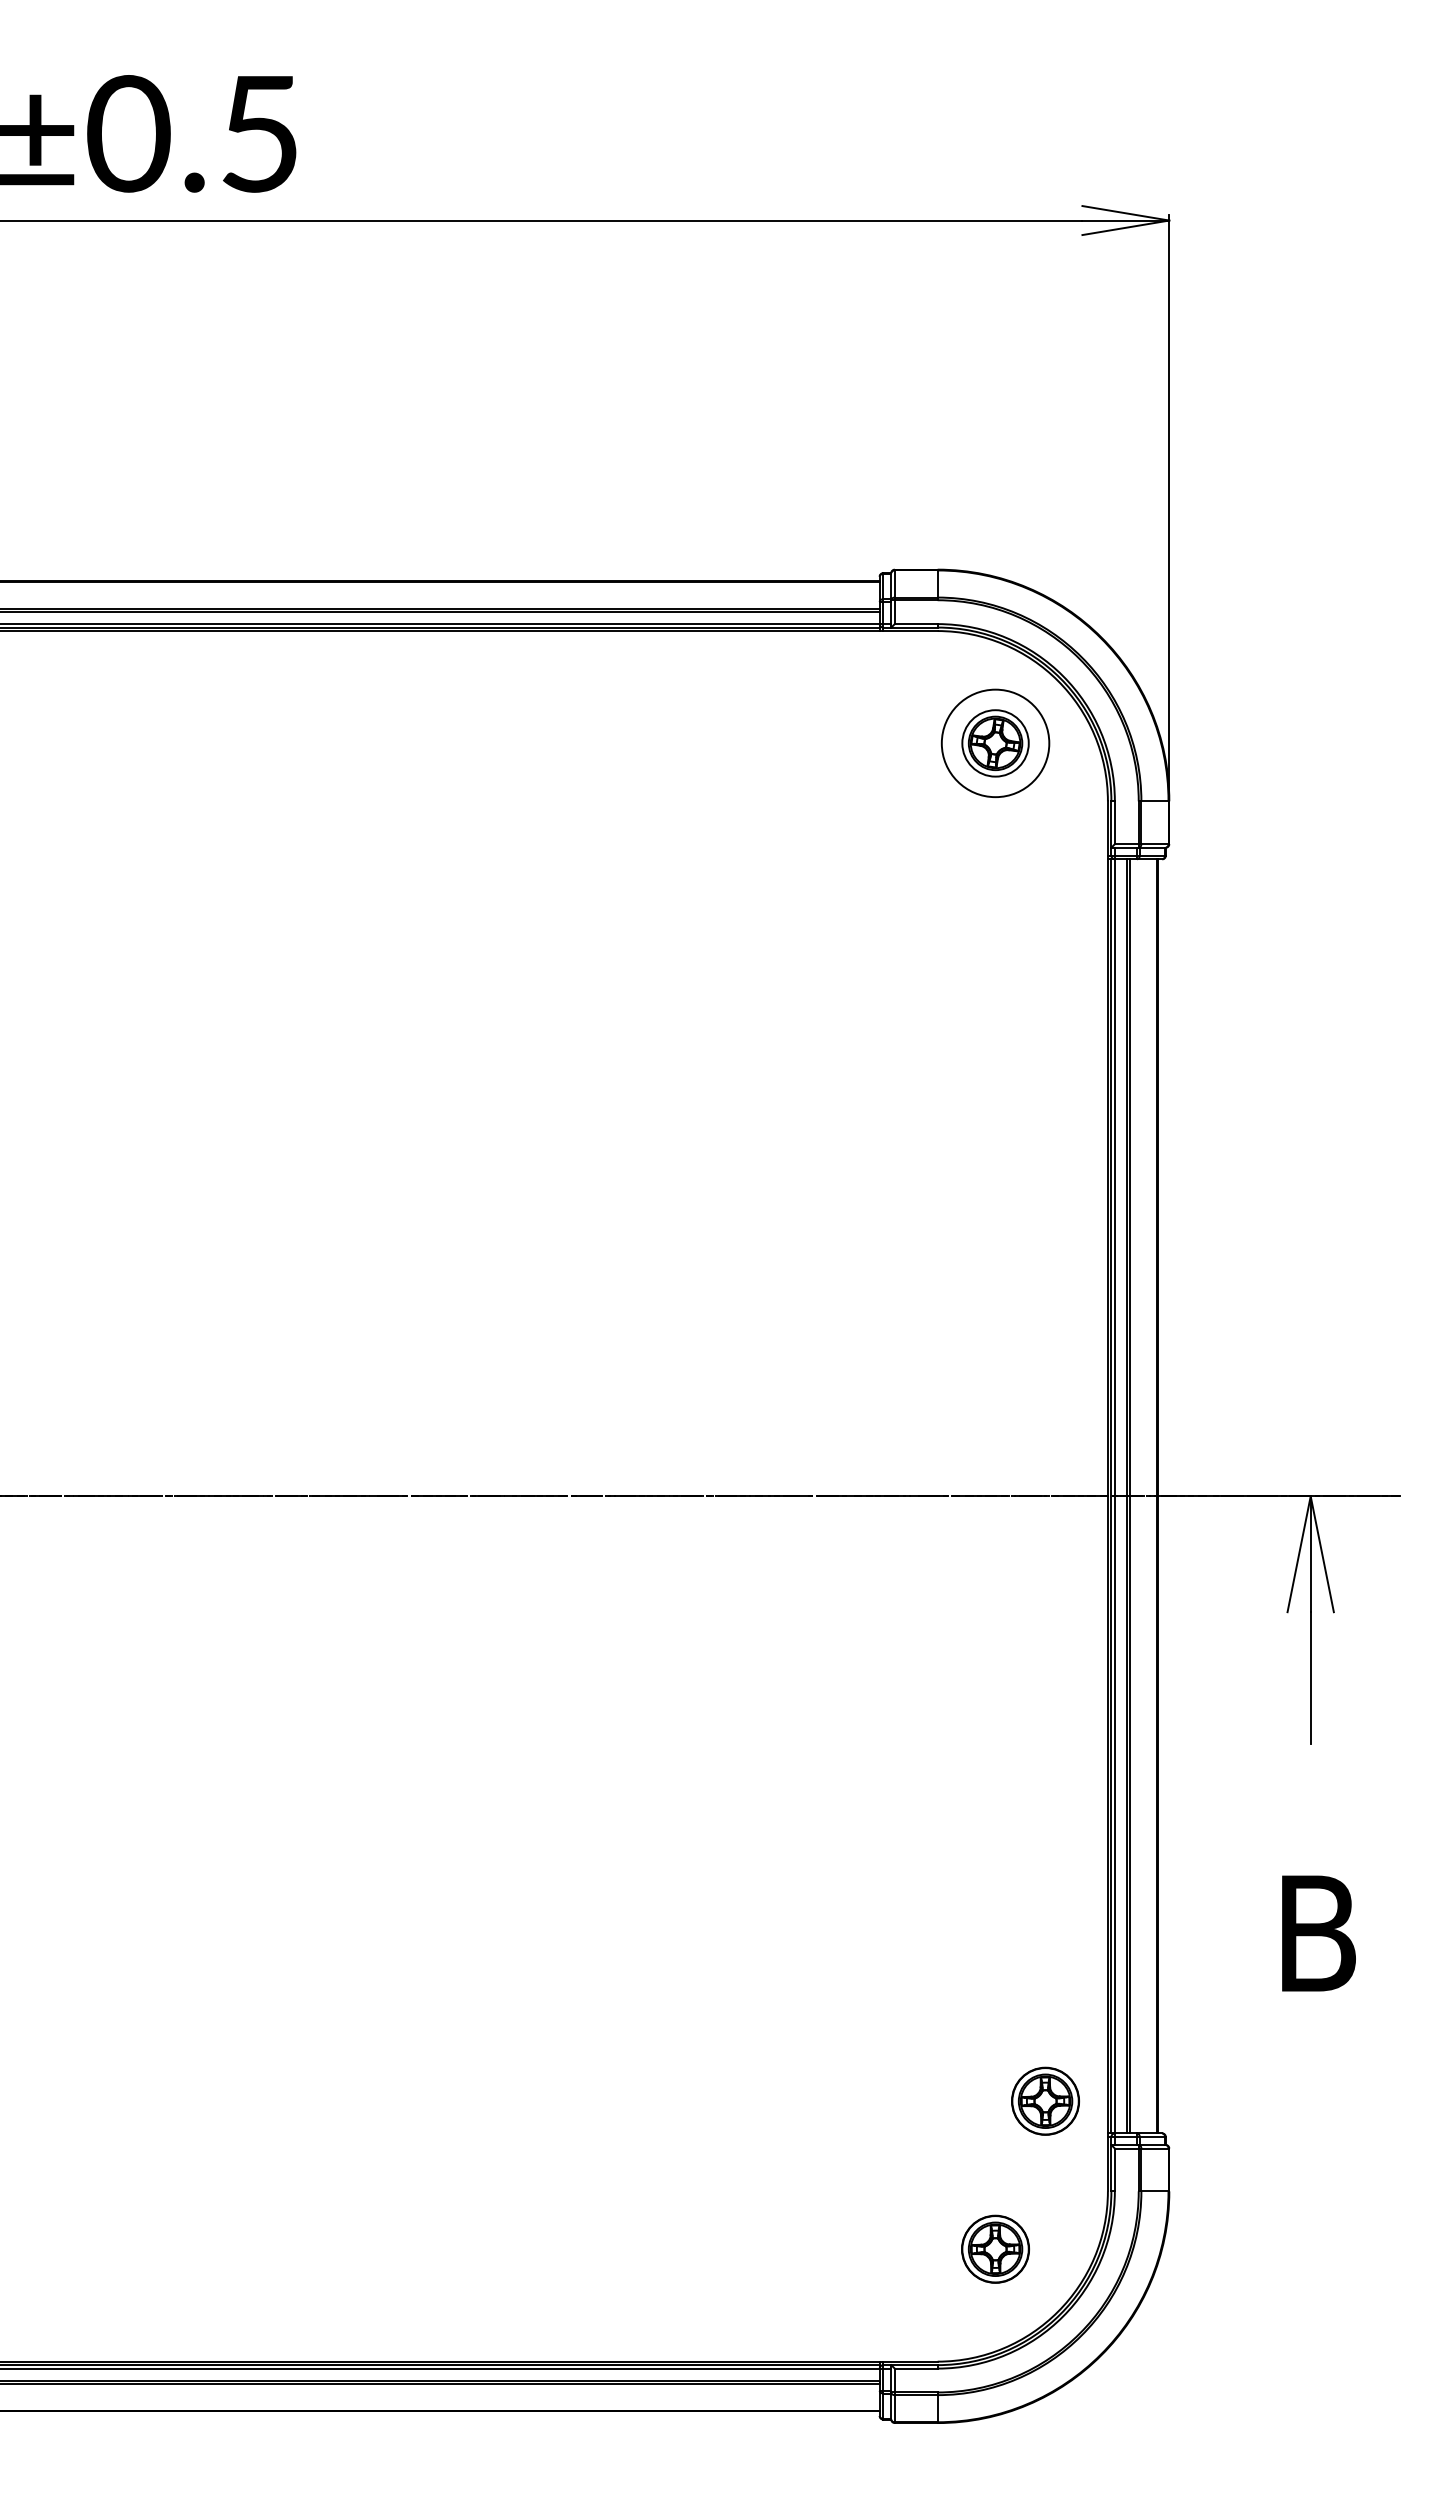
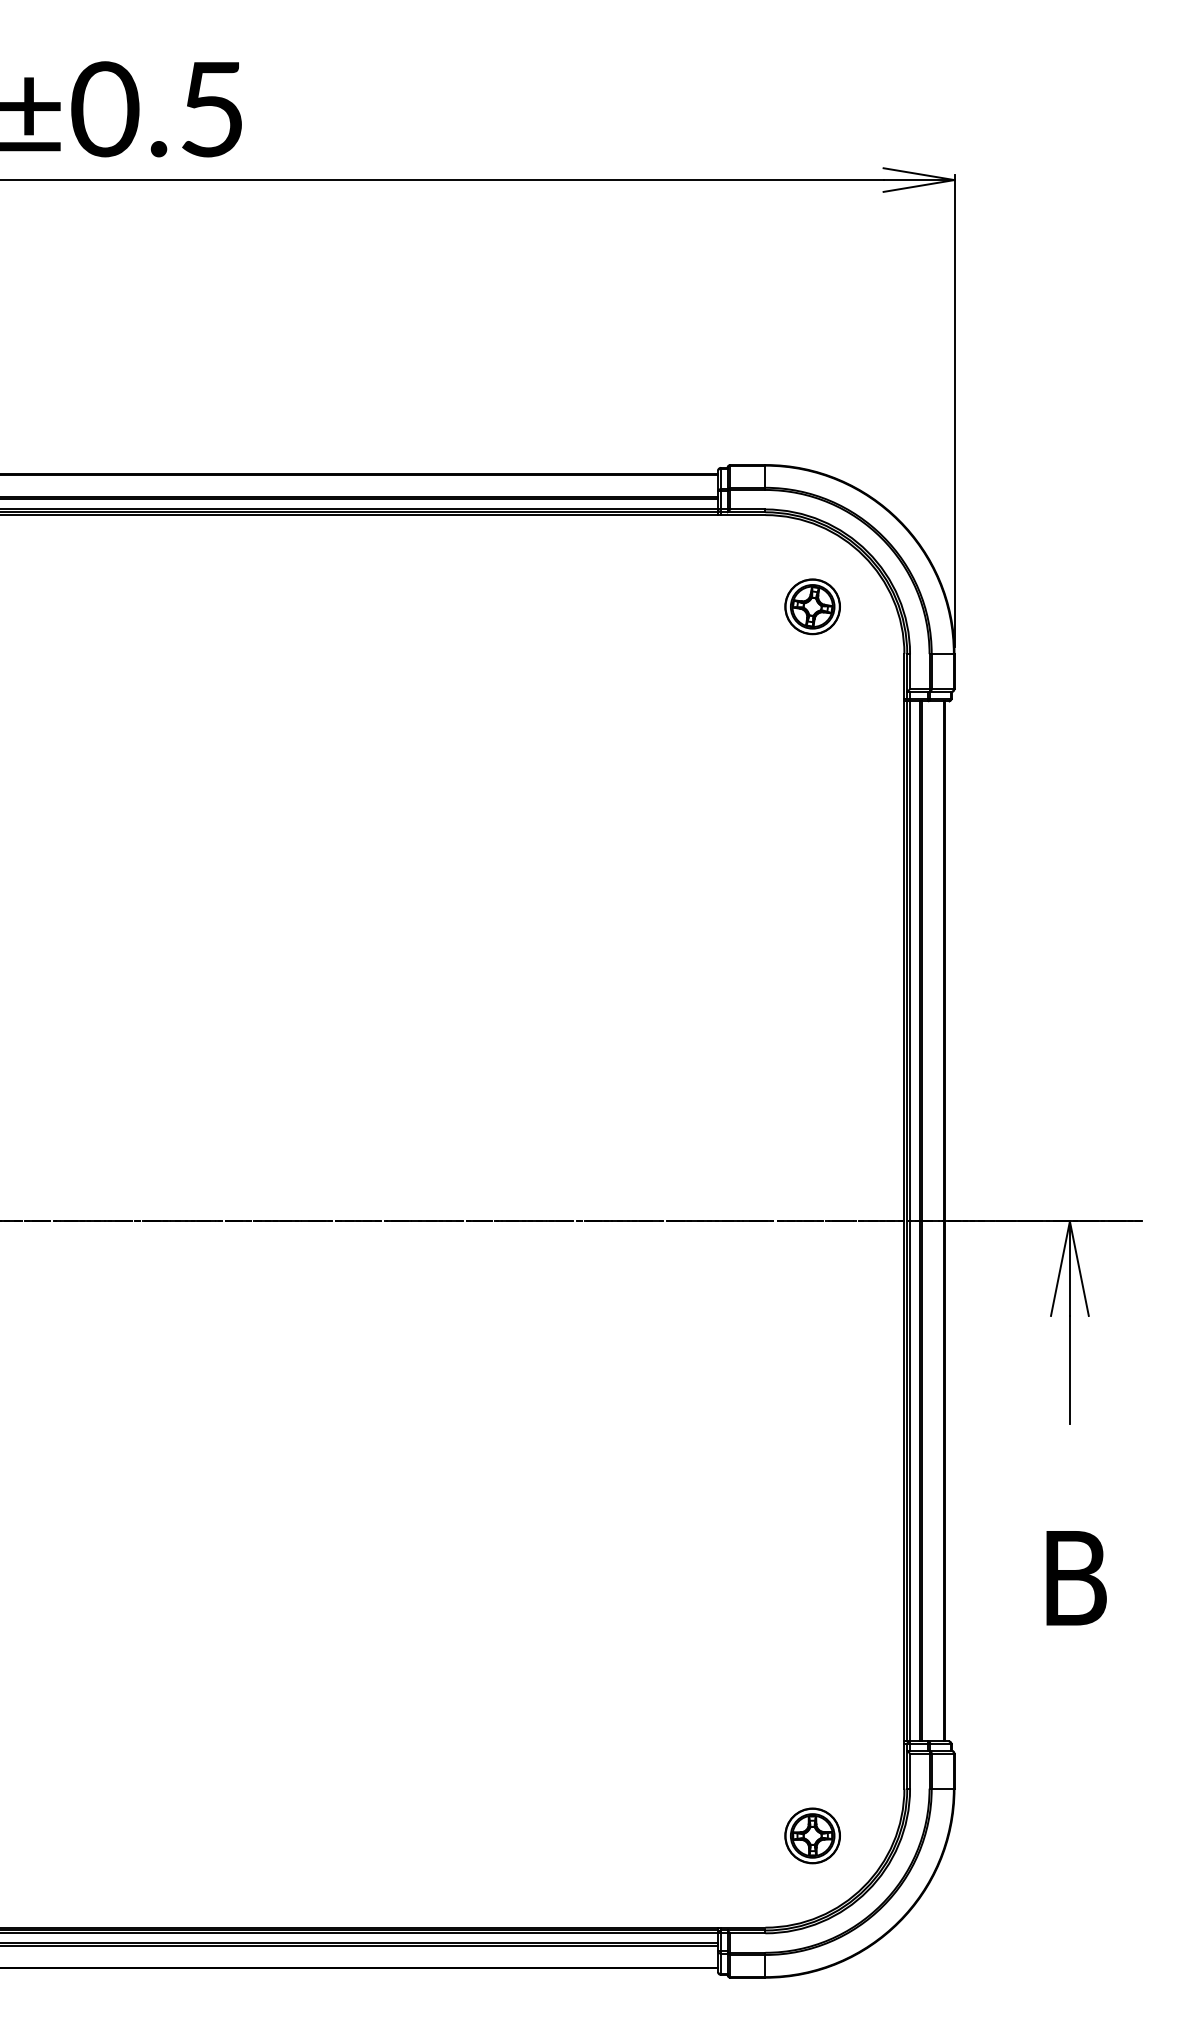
circle: (995, 743) -> (812, 606), size x0.62
part: (1045, 2100) -> (853, 1714), removed

